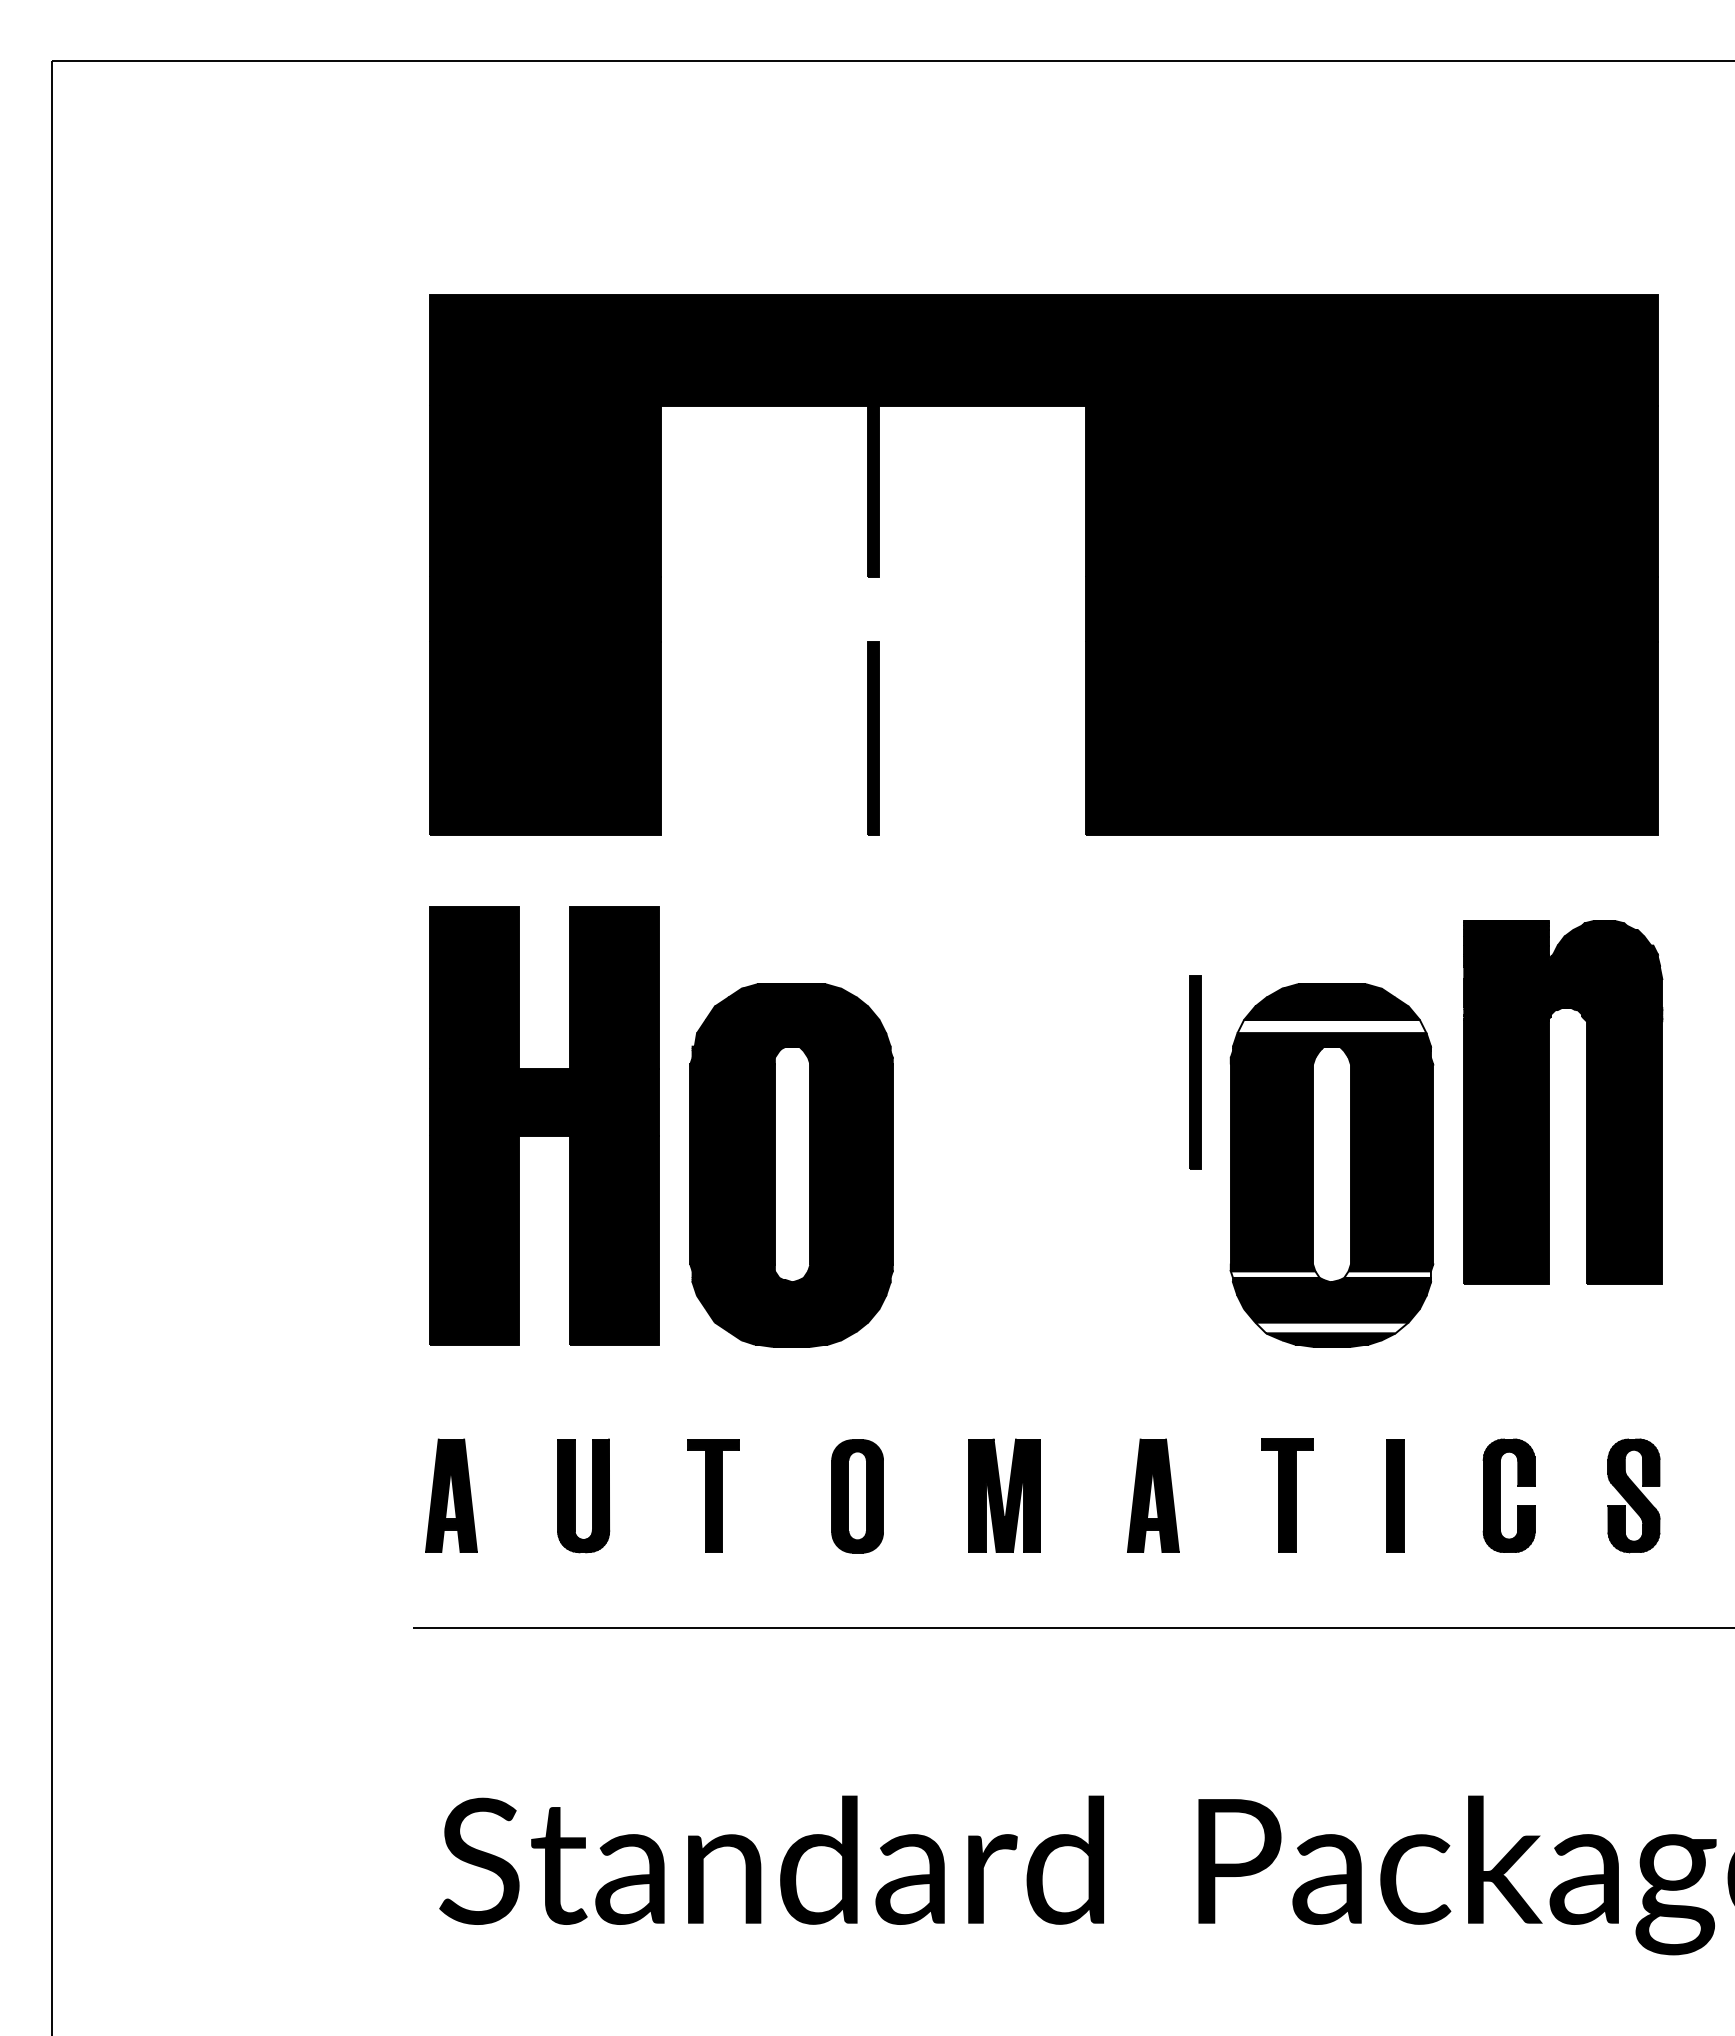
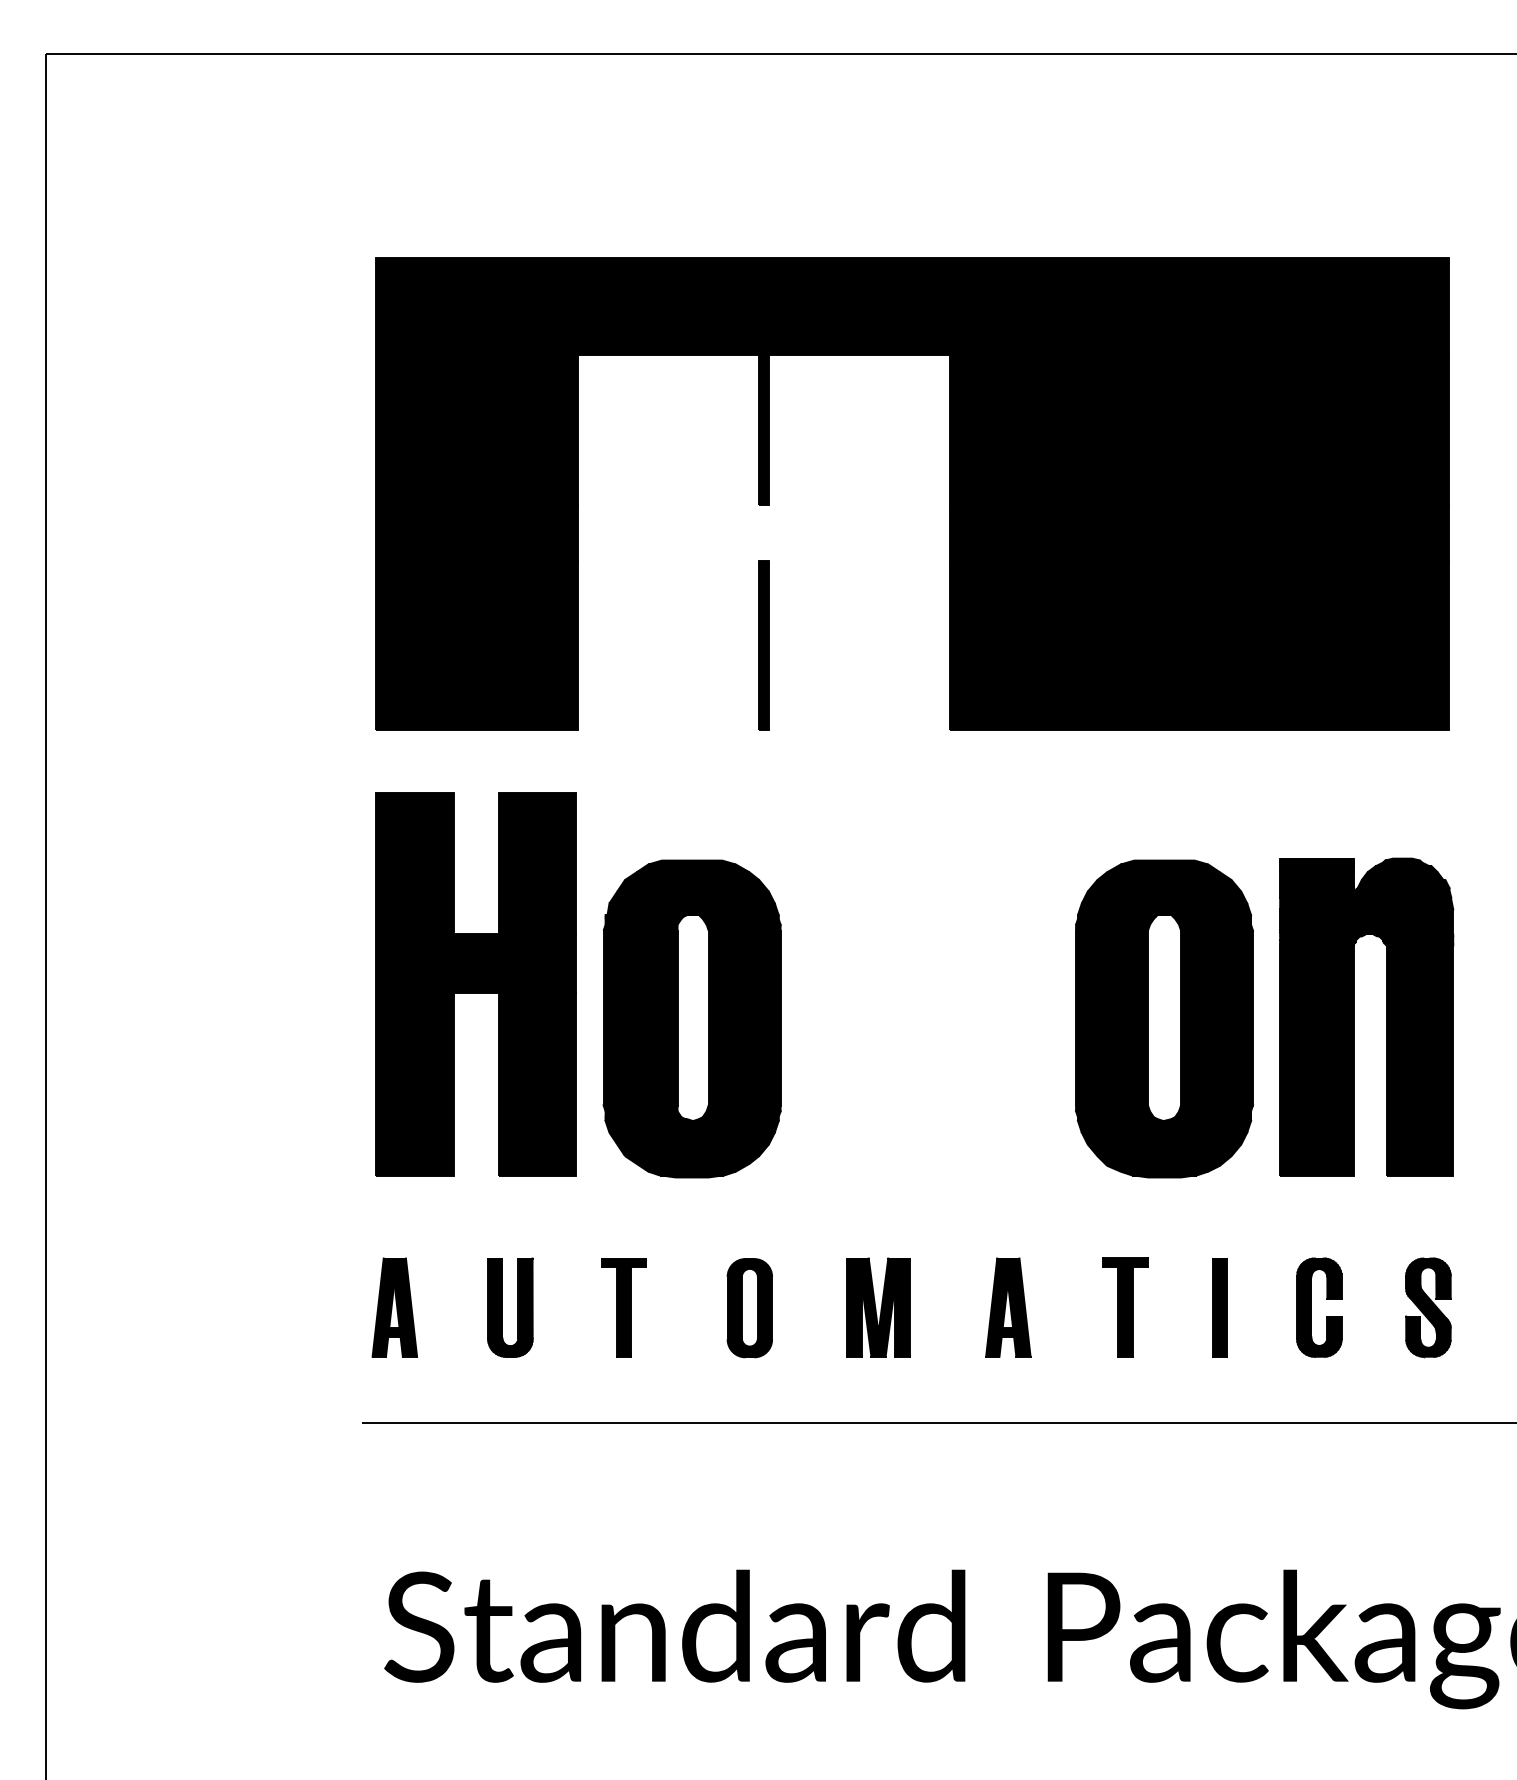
fill: (1331, 1026) -> (1164, 897), added
part: (1195, 1072) -> (1045, 937), removed
part: (1549, 1102) -> (1354, 1017), moved
fill: (1274, 1274) -> (1114, 1114), added
fill: (1387, 1274) -> (1213, 1114), added
fill: (1331, 1327) -> (1164, 1160), added

